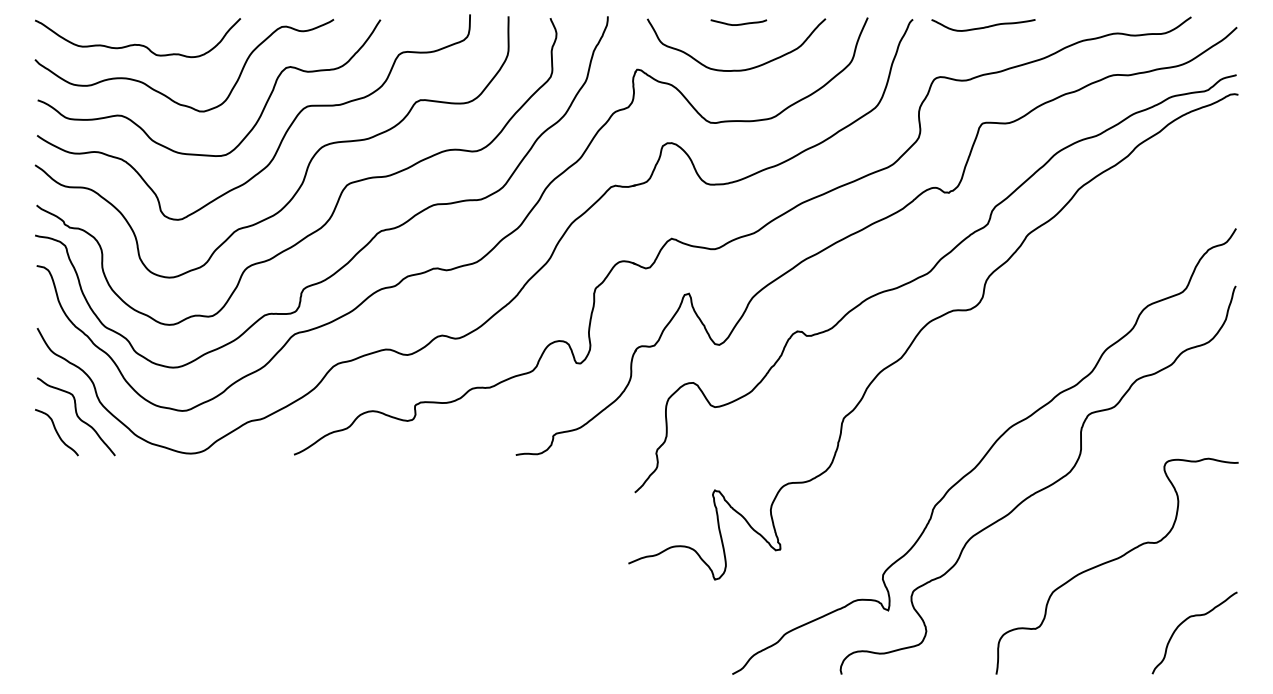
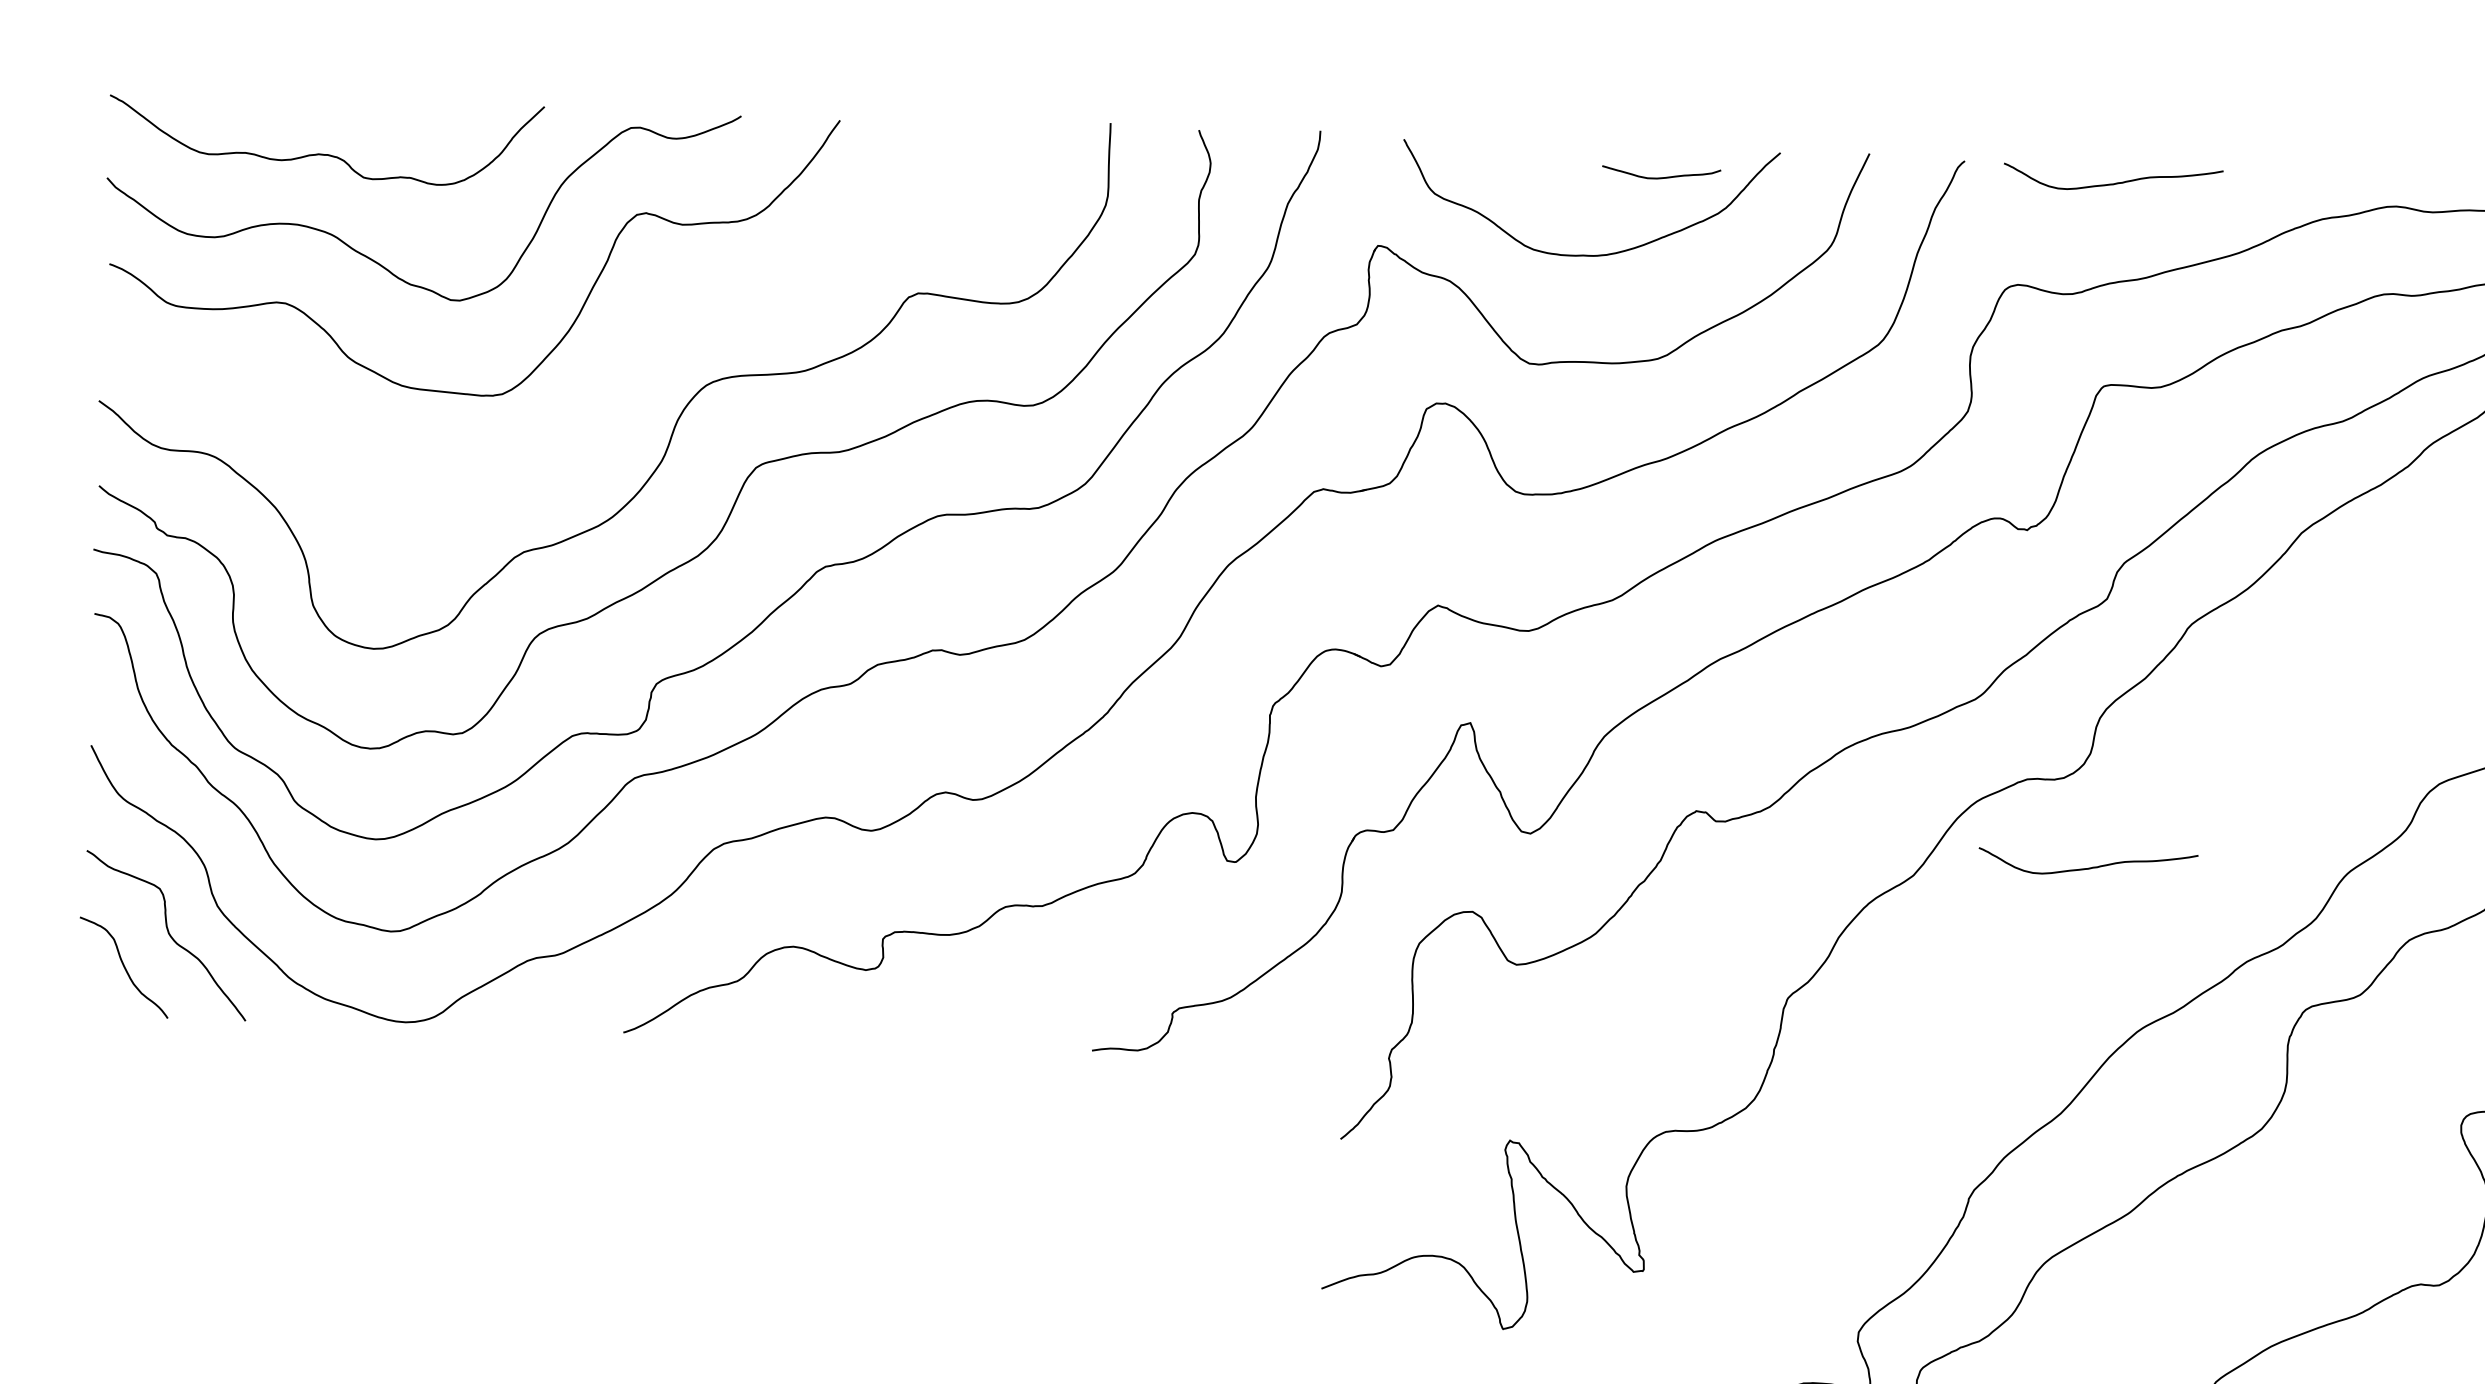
curve: (739, 23) -> (1662, 175), moved
curve: (284, 133) -> (628, 353), removed
curve: (984, 350) -> (2090, 865), added

